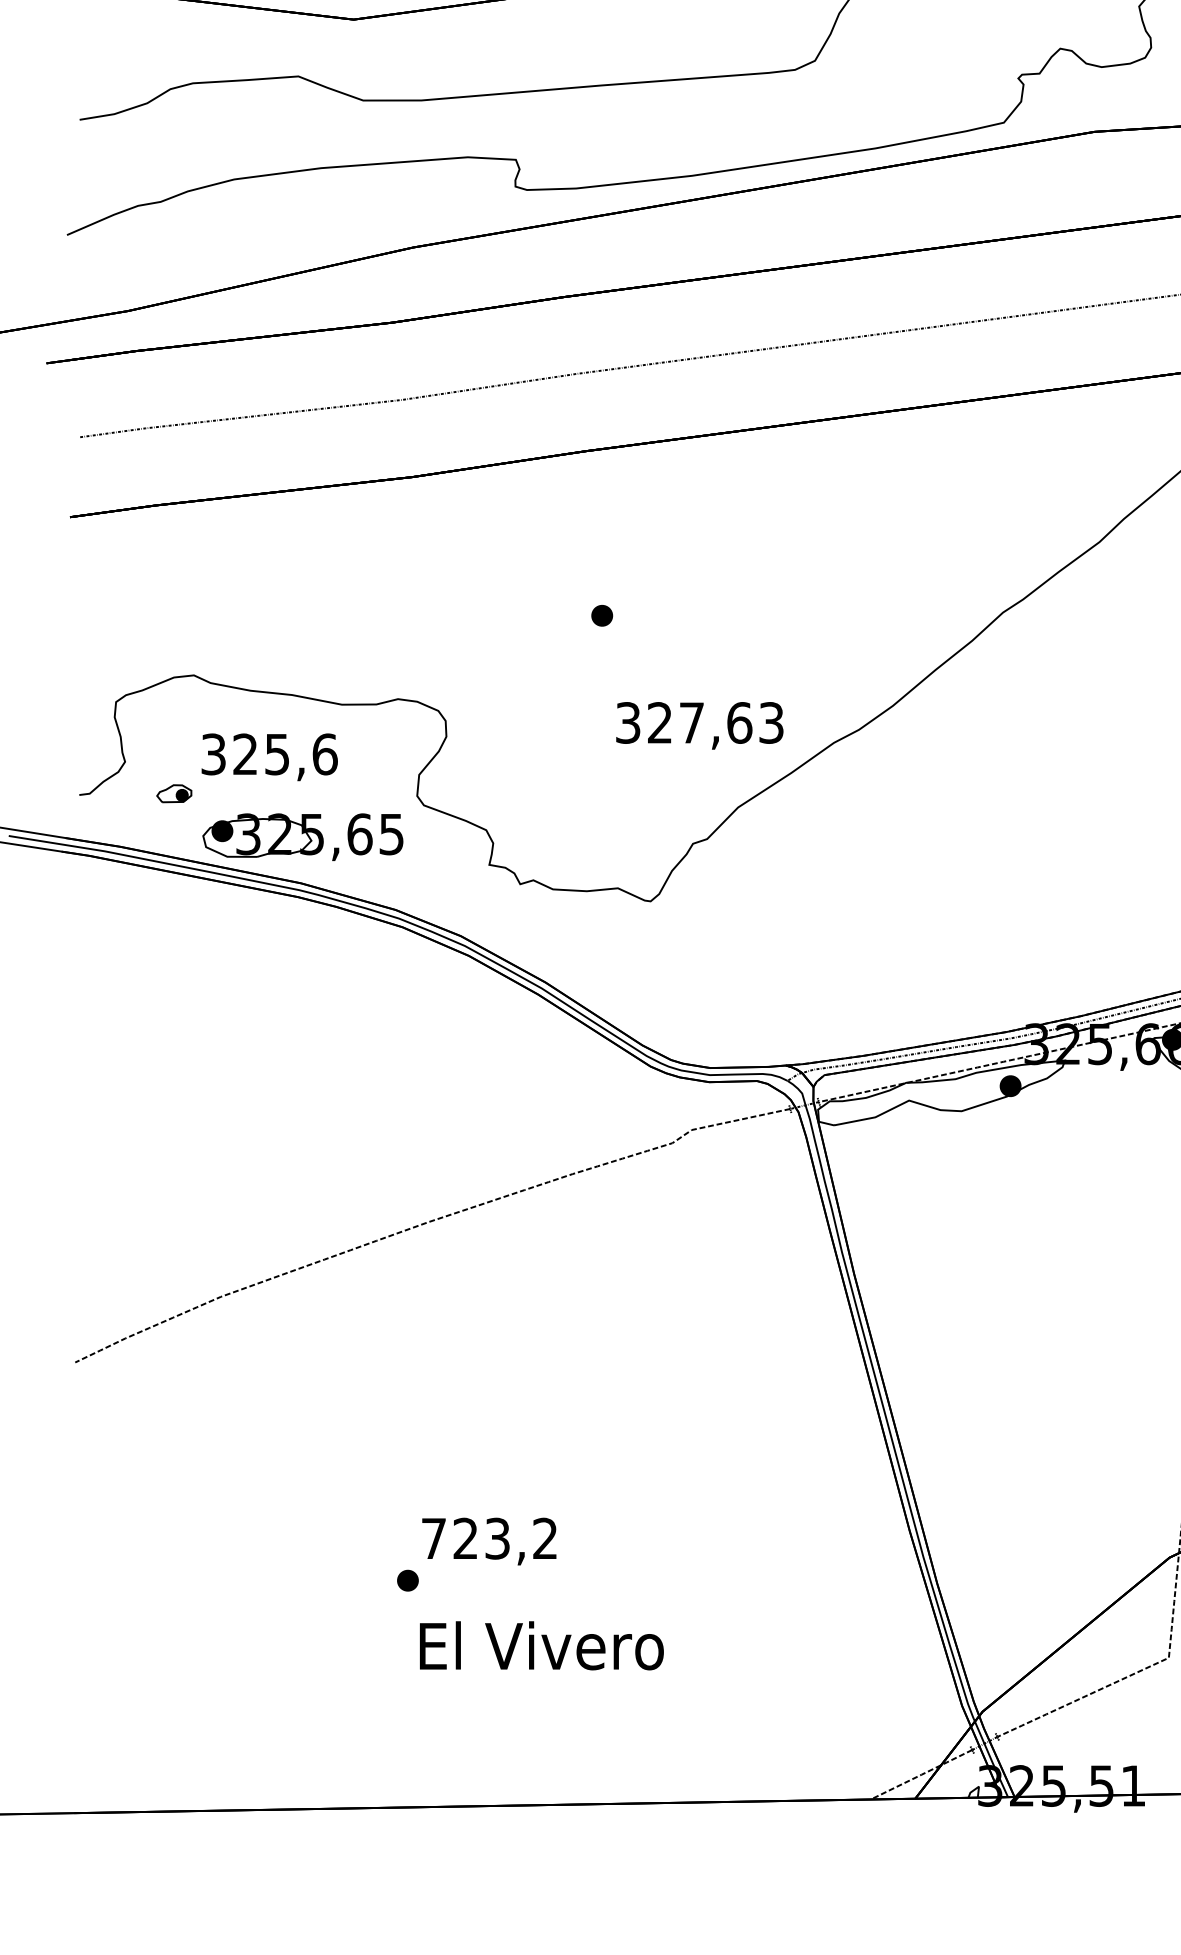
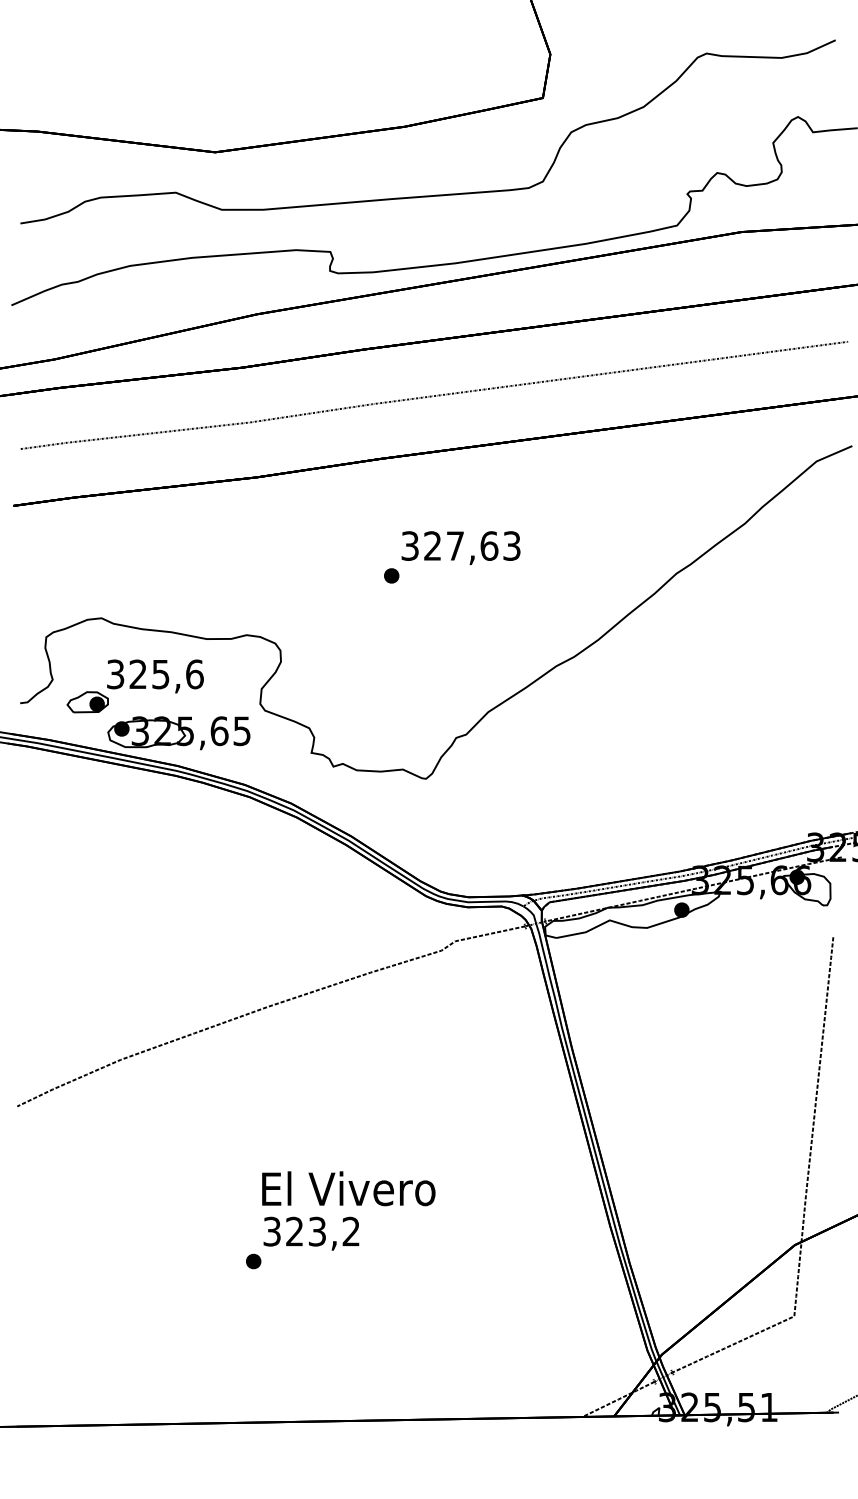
text: (699, 724) -> (460, 547), moved
part: (174, 793) -> (87, 702), size x1.67
text: (433, 1538) -> (271, 1231), 723,2 -> 323,2
text: (541, 1645) -> (348, 1188), moved

